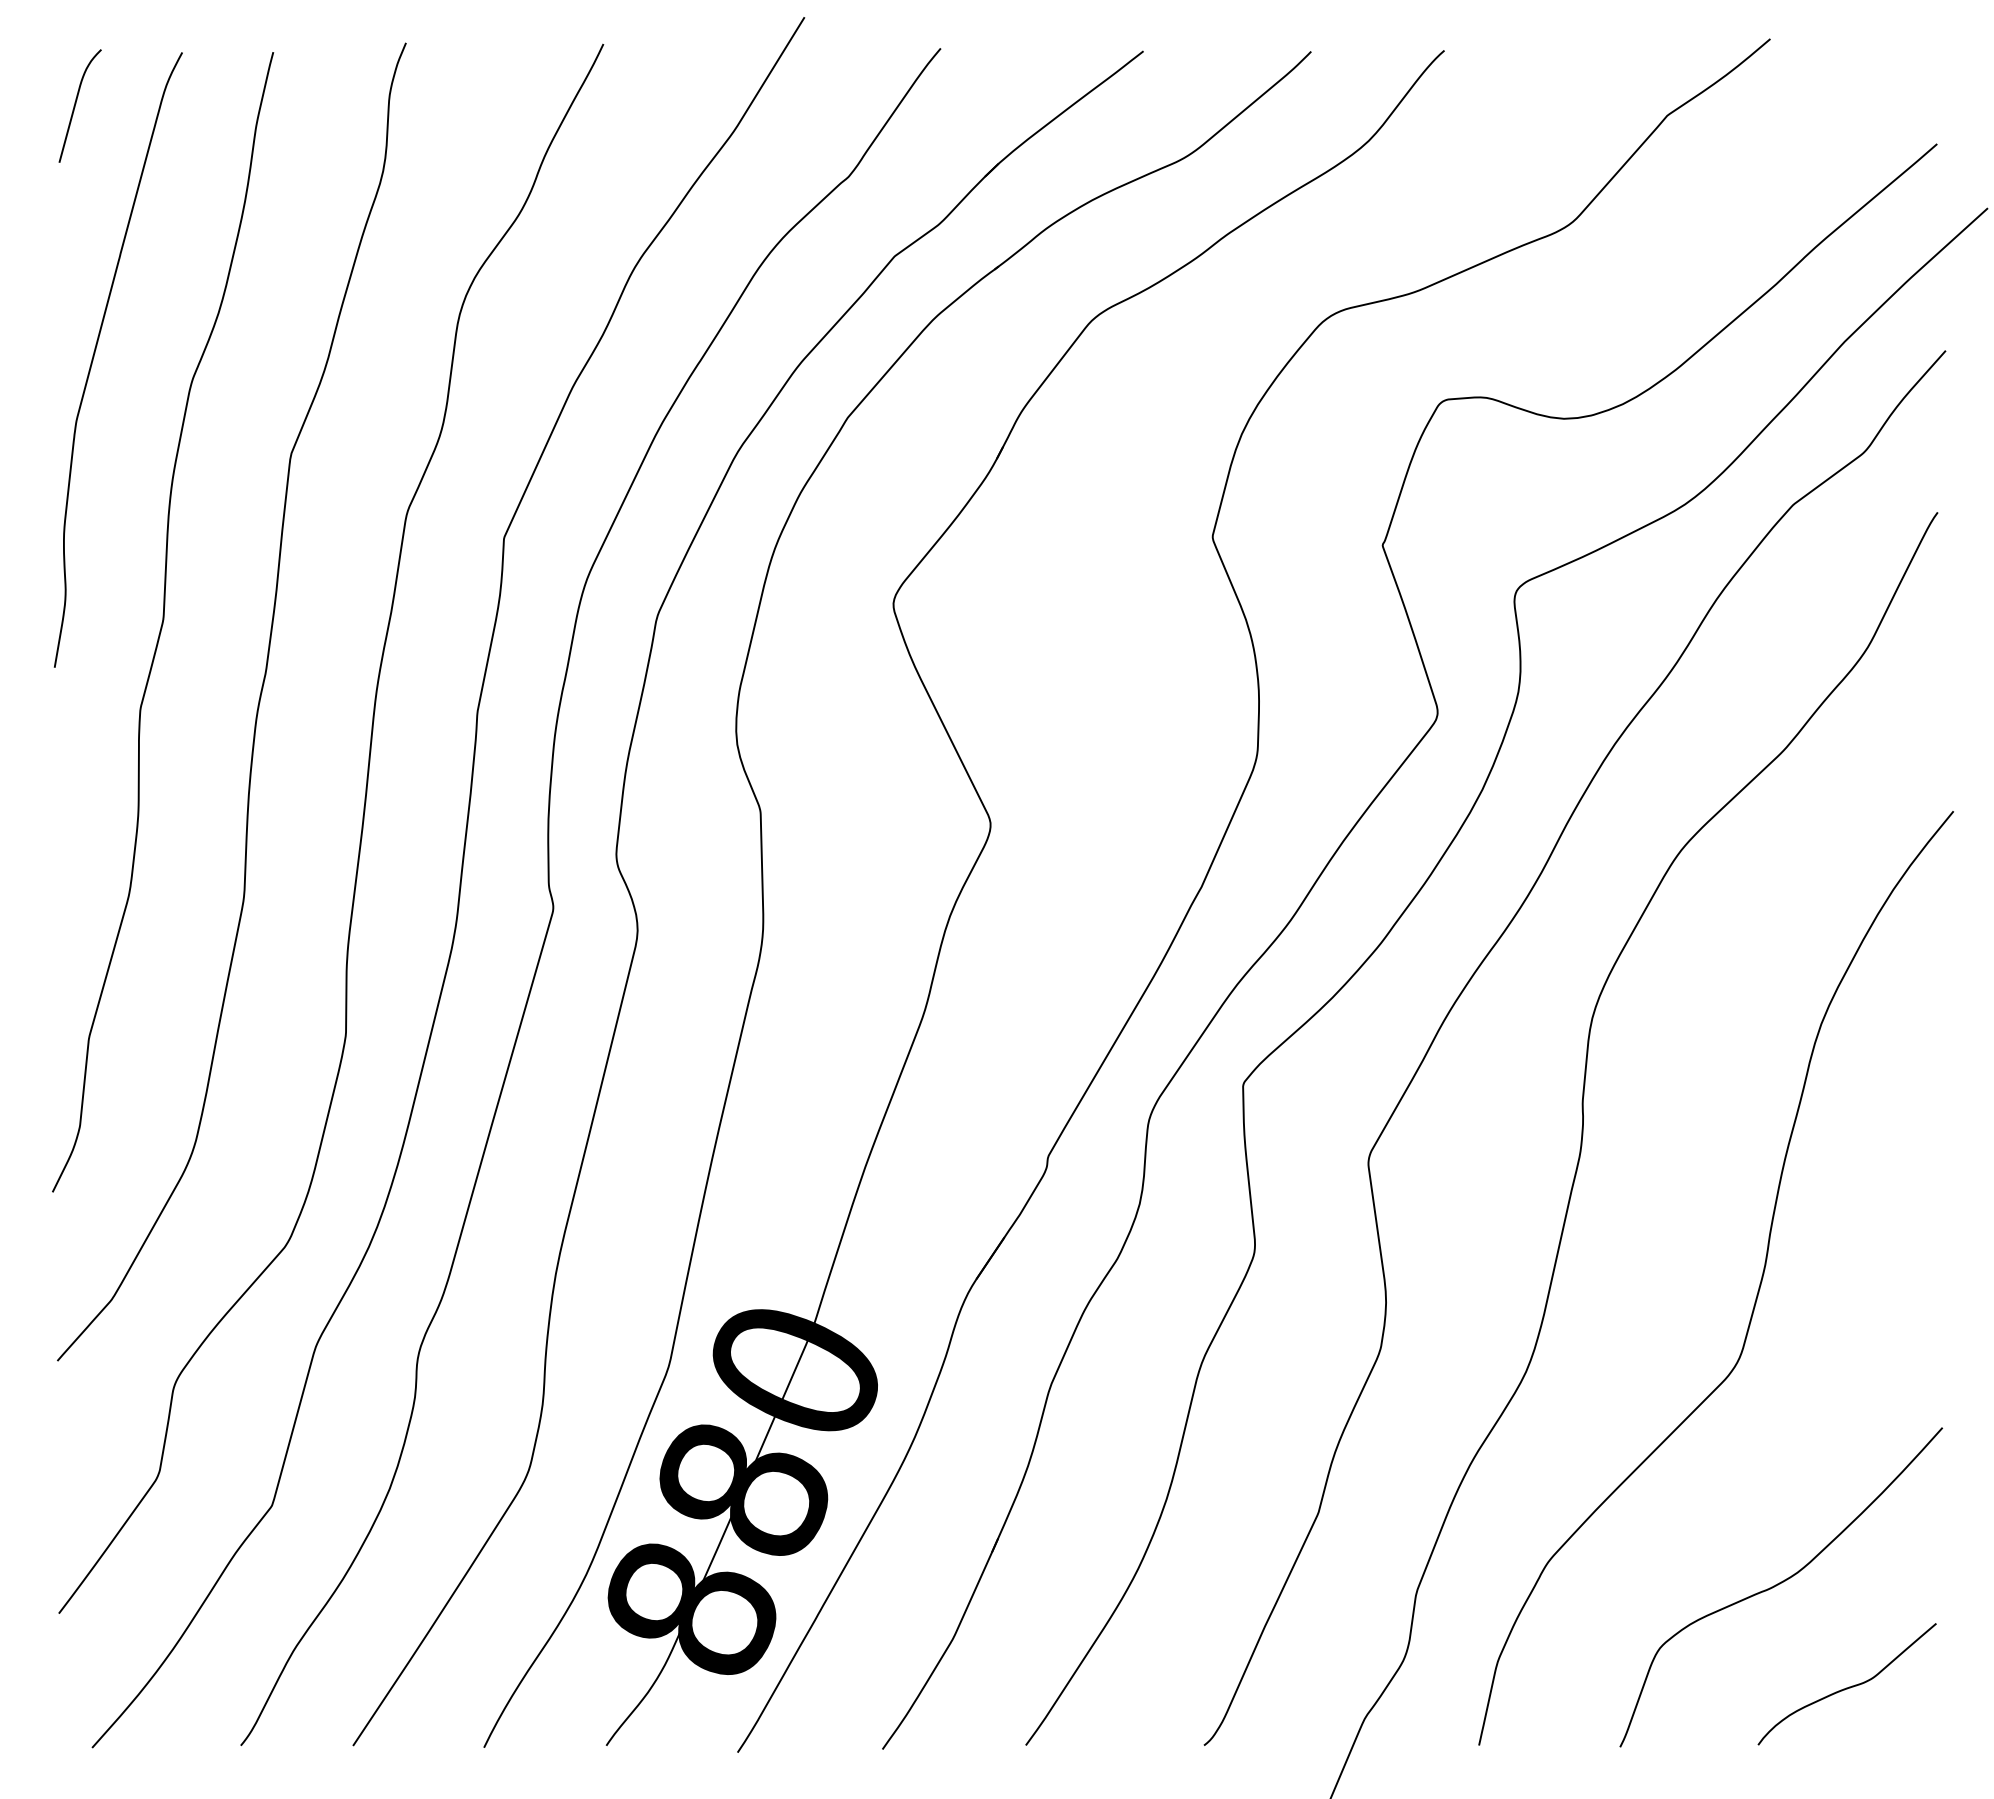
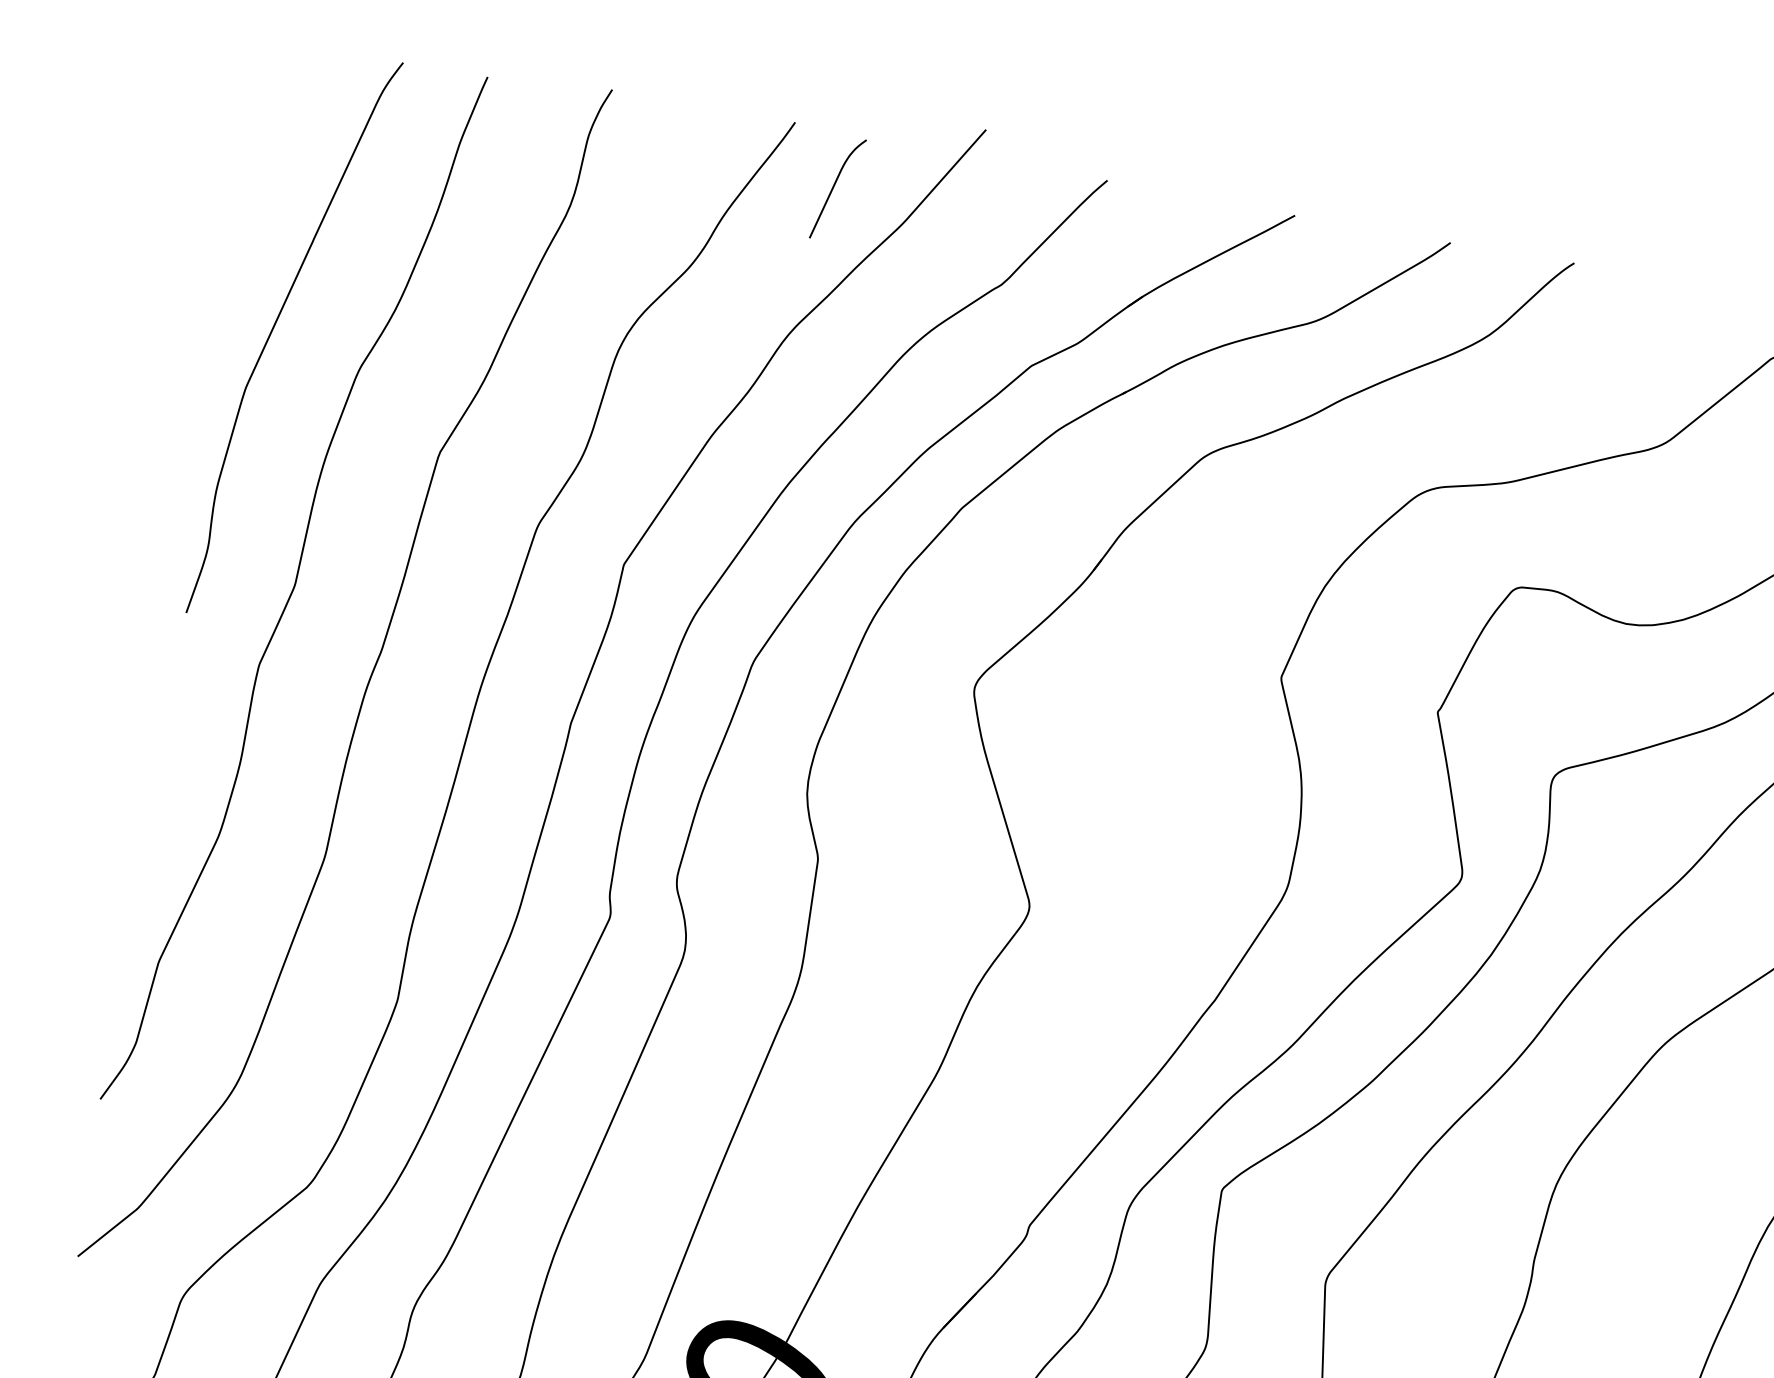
curve: (76, 104) -> (834, 186), moved

